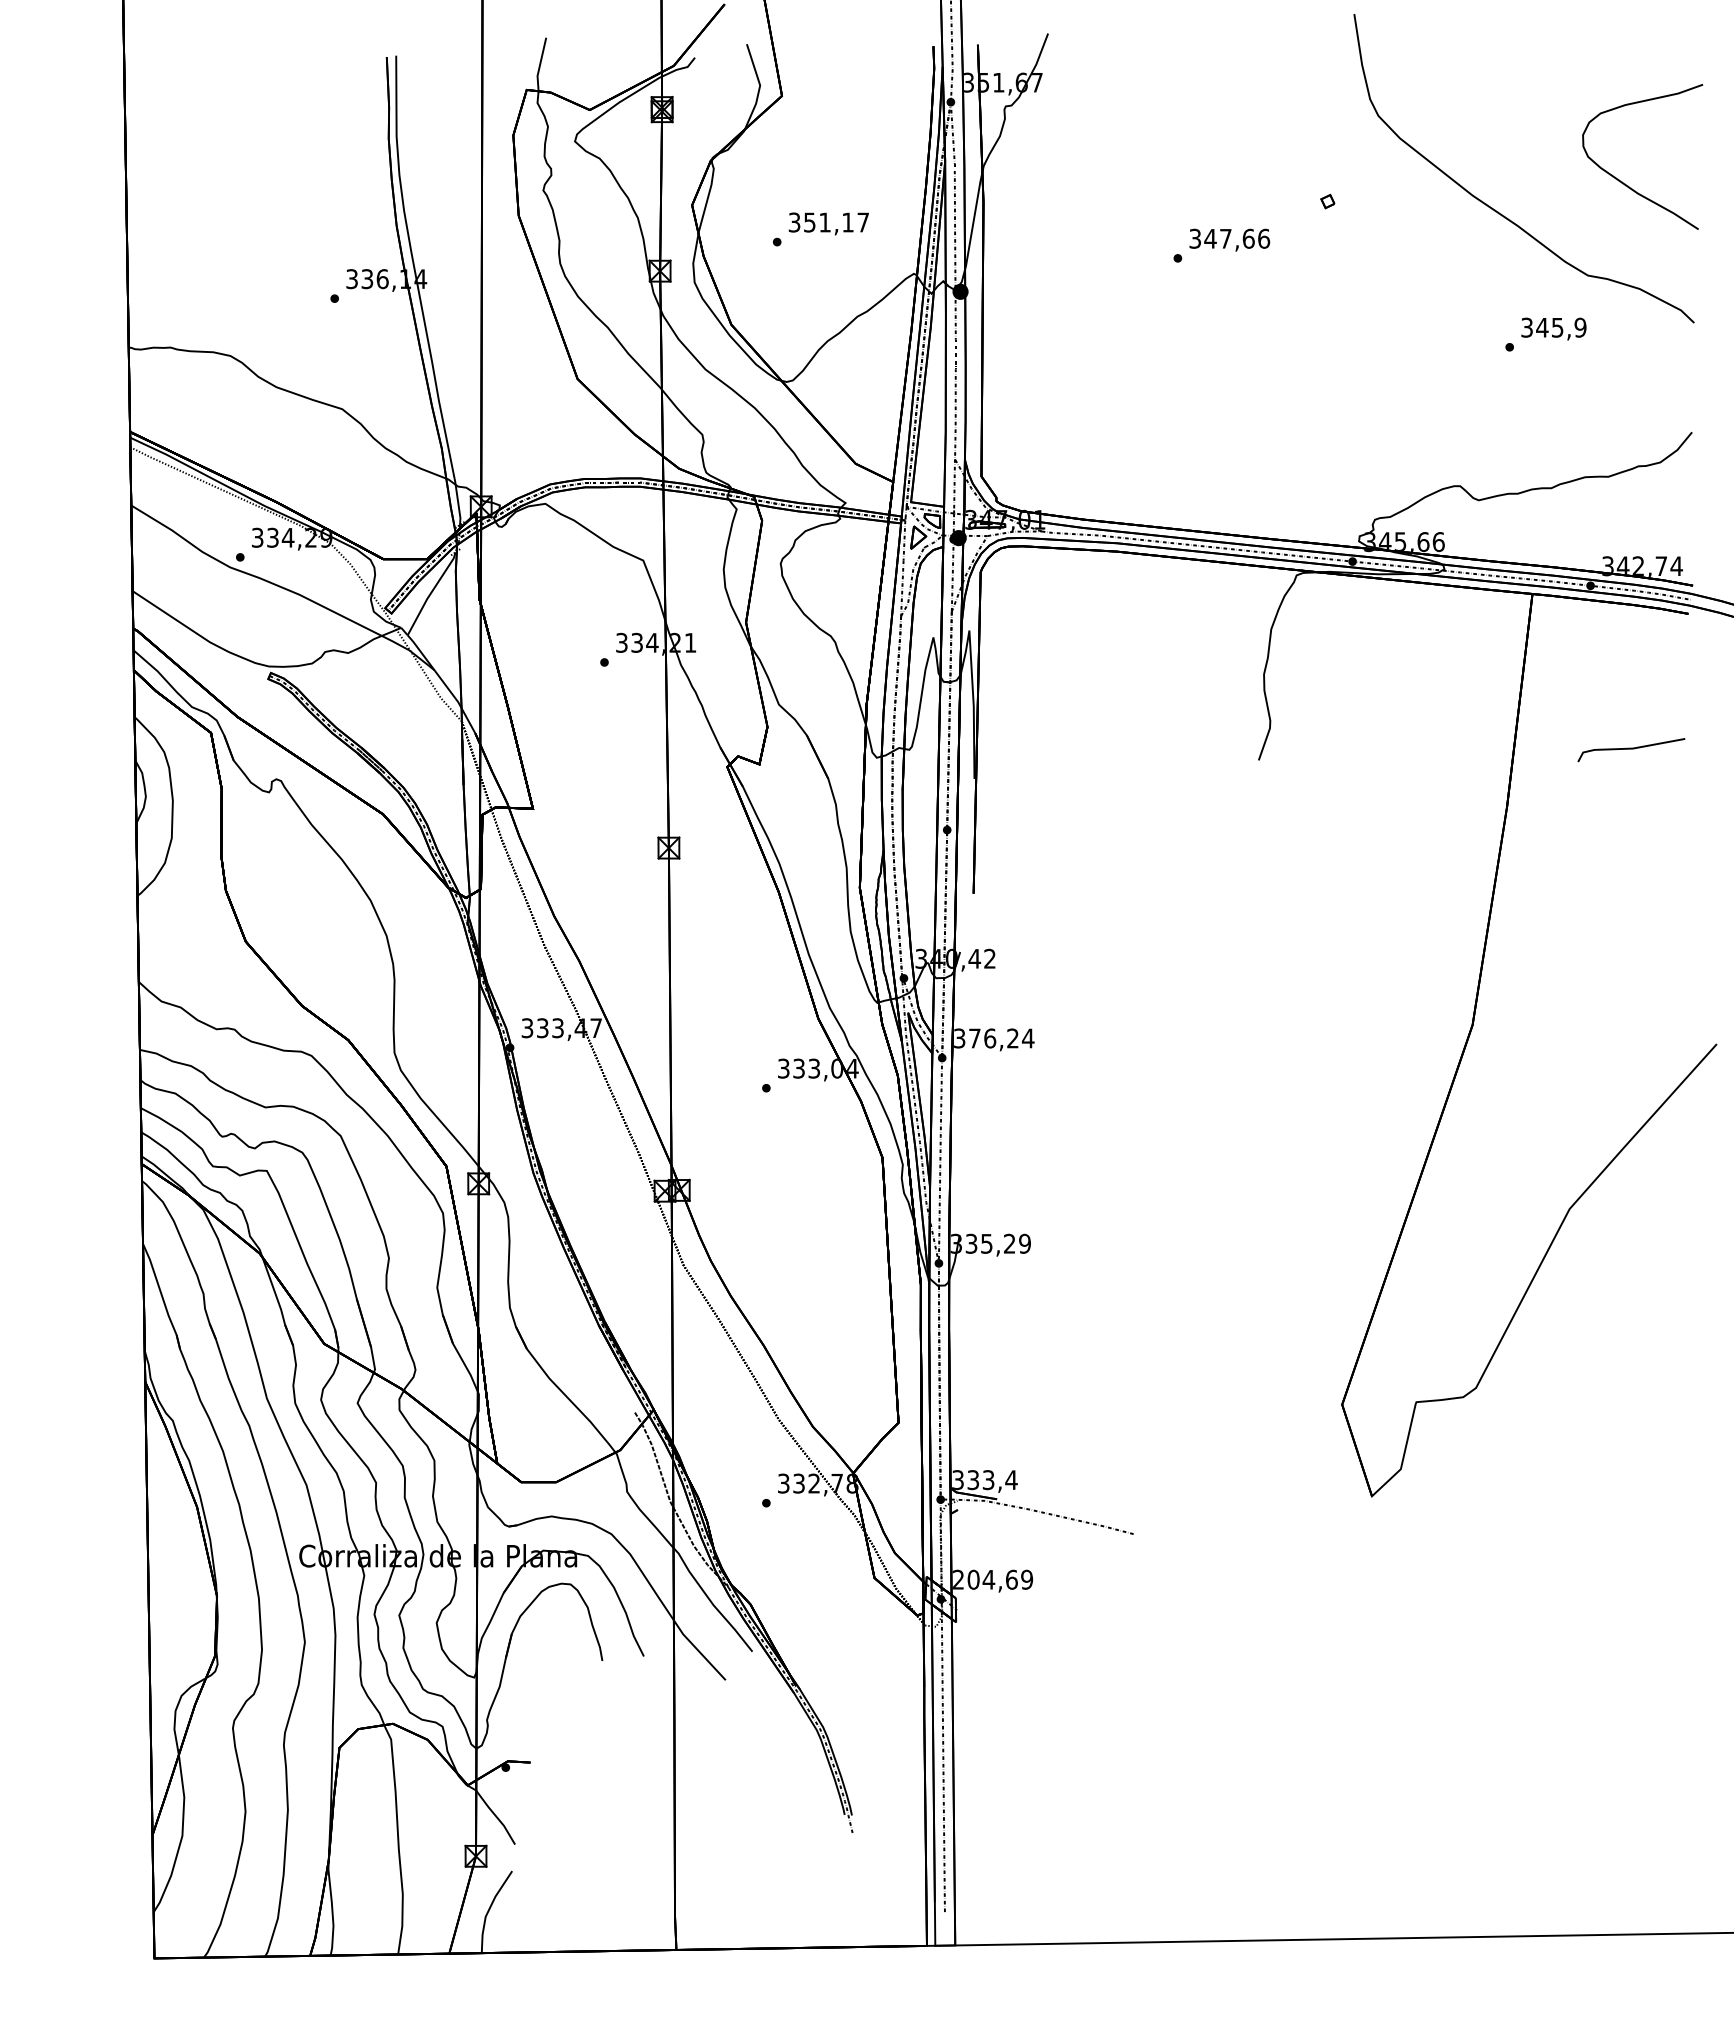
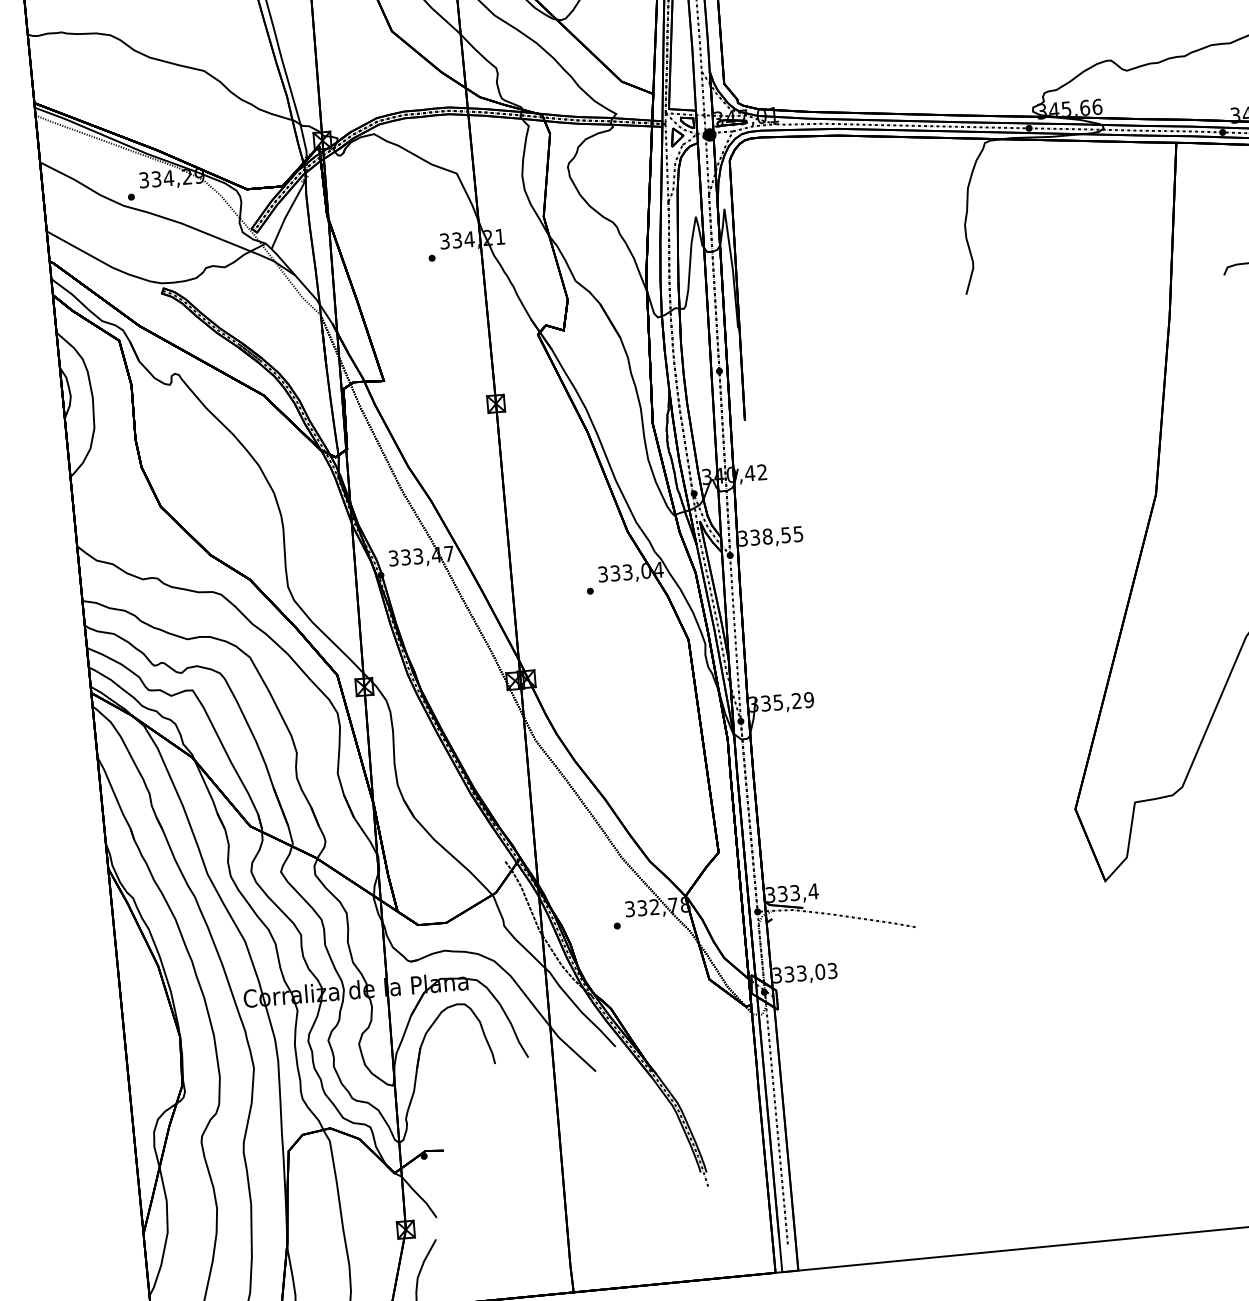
text: (1001, 1038) -> (776, 535), 376,24 -> 338,55
text: (992, 1579) -> (804, 972), 204,69 -> 333,03

